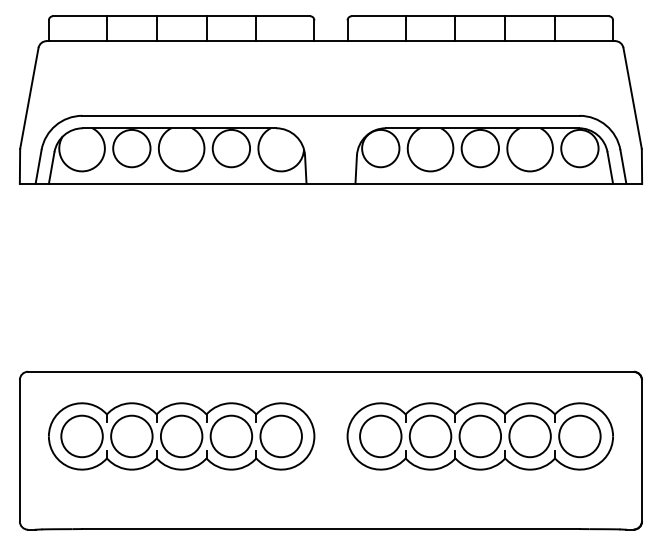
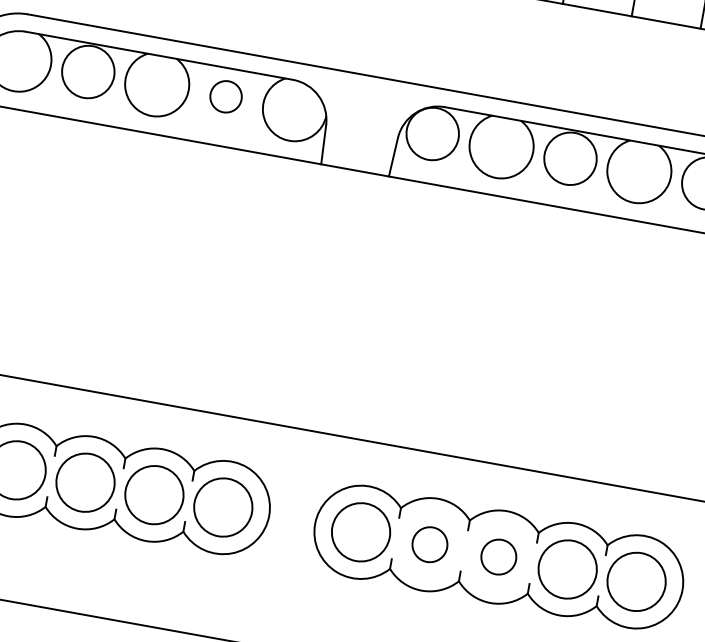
circle: (231, 148) -> (226, 96), size x0.6
circle: (430, 436) -> (429, 544), size x0.6
circle: (480, 436) -> (499, 557), size x0.6

